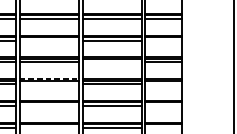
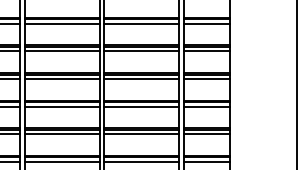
line: (48, 40) -> (61, 51), added
line: (163, 40) -> (206, 51), added
line: (111, 62) -> (141, 79), added
line: (49, 79) -> (62, 100), dashed -> solid
line: (48, 83) -> (61, 106), added
line: (163, 83) -> (206, 106), added
line: (48, 106) -> (61, 134), added
line: (163, 106) -> (206, 134), added
line: (48, 127) -> (61, 161), added
line: (163, 127) -> (206, 161), added

